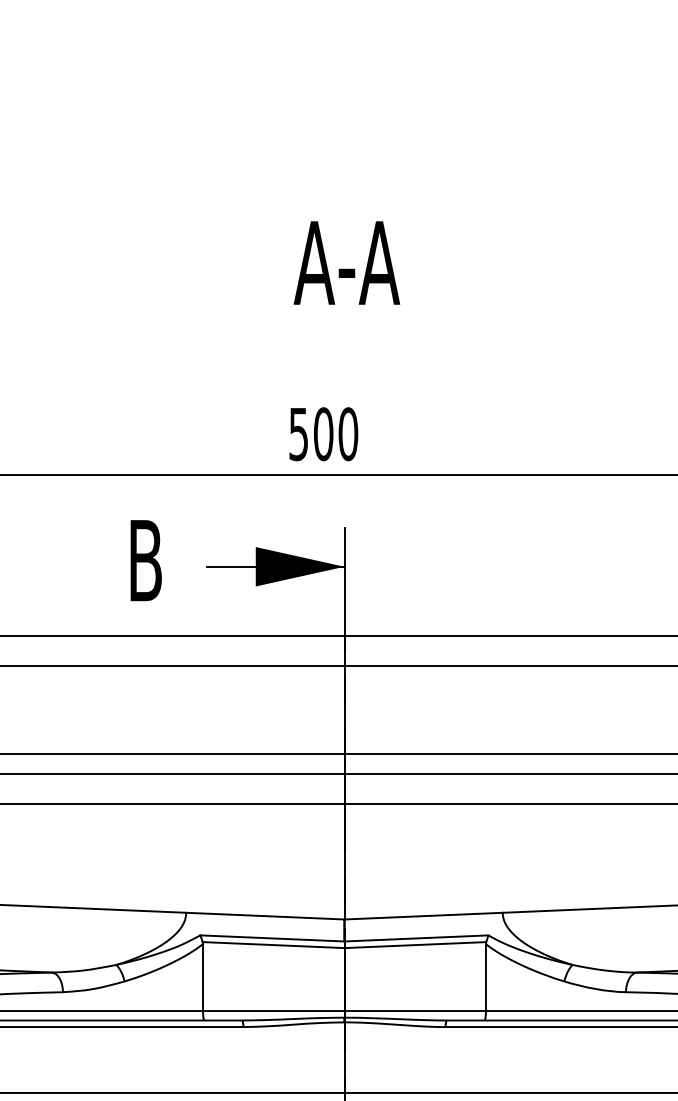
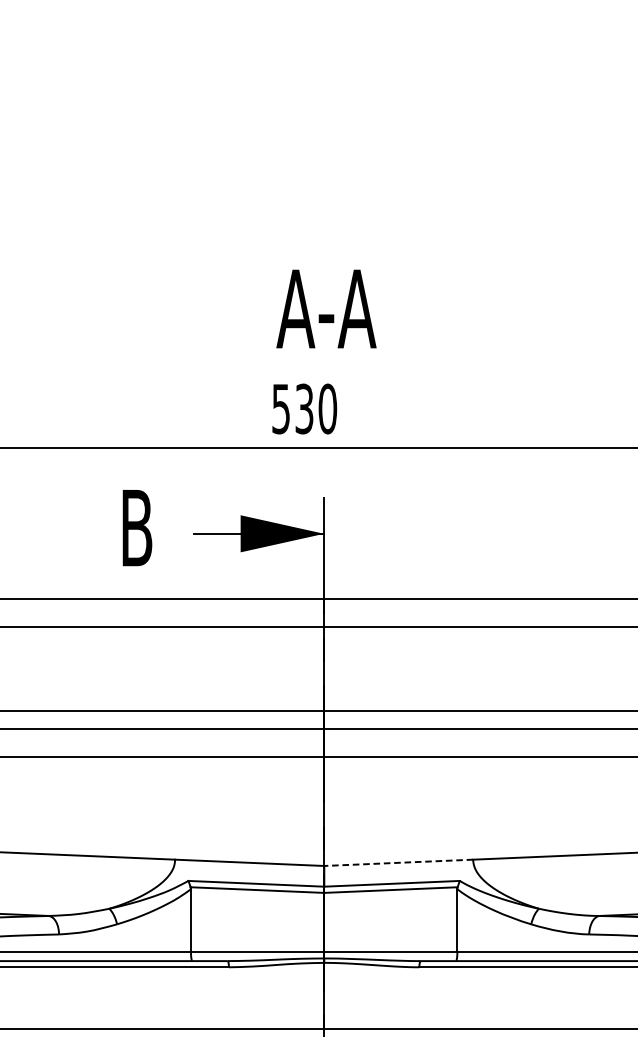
text: (346, 262) -> (326, 308), moved
text: (323, 434) -> (304, 409), 500 -> 530
line: (423, 916) -> (398, 863), solid -> dashed

